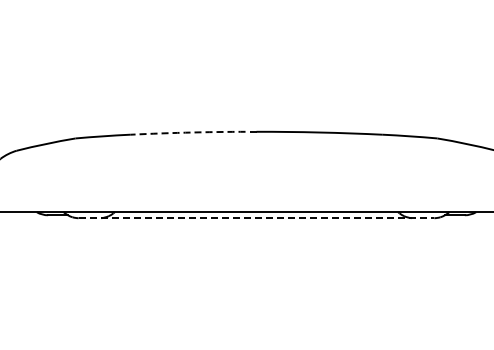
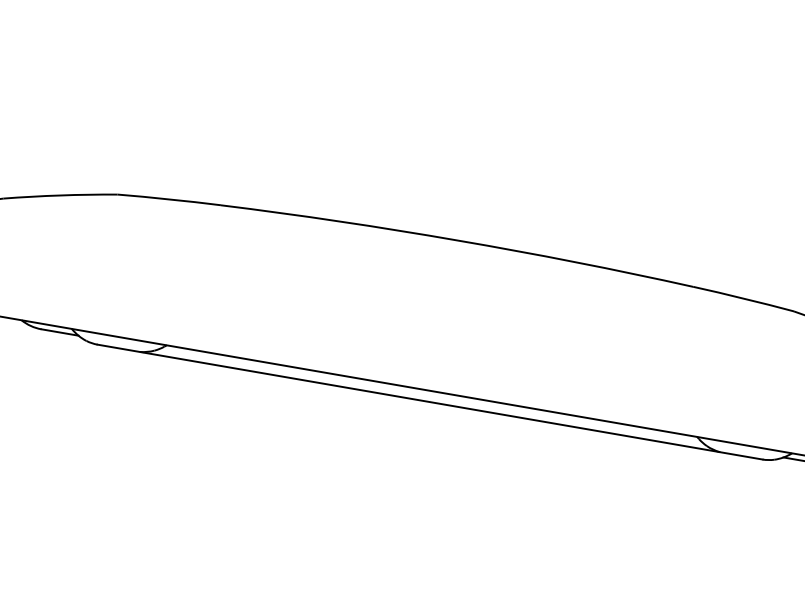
arc: (193, 132) -> (339, 221), dashed -> solid
line: (256, 218) -> (429, 402), dashed -> solid

